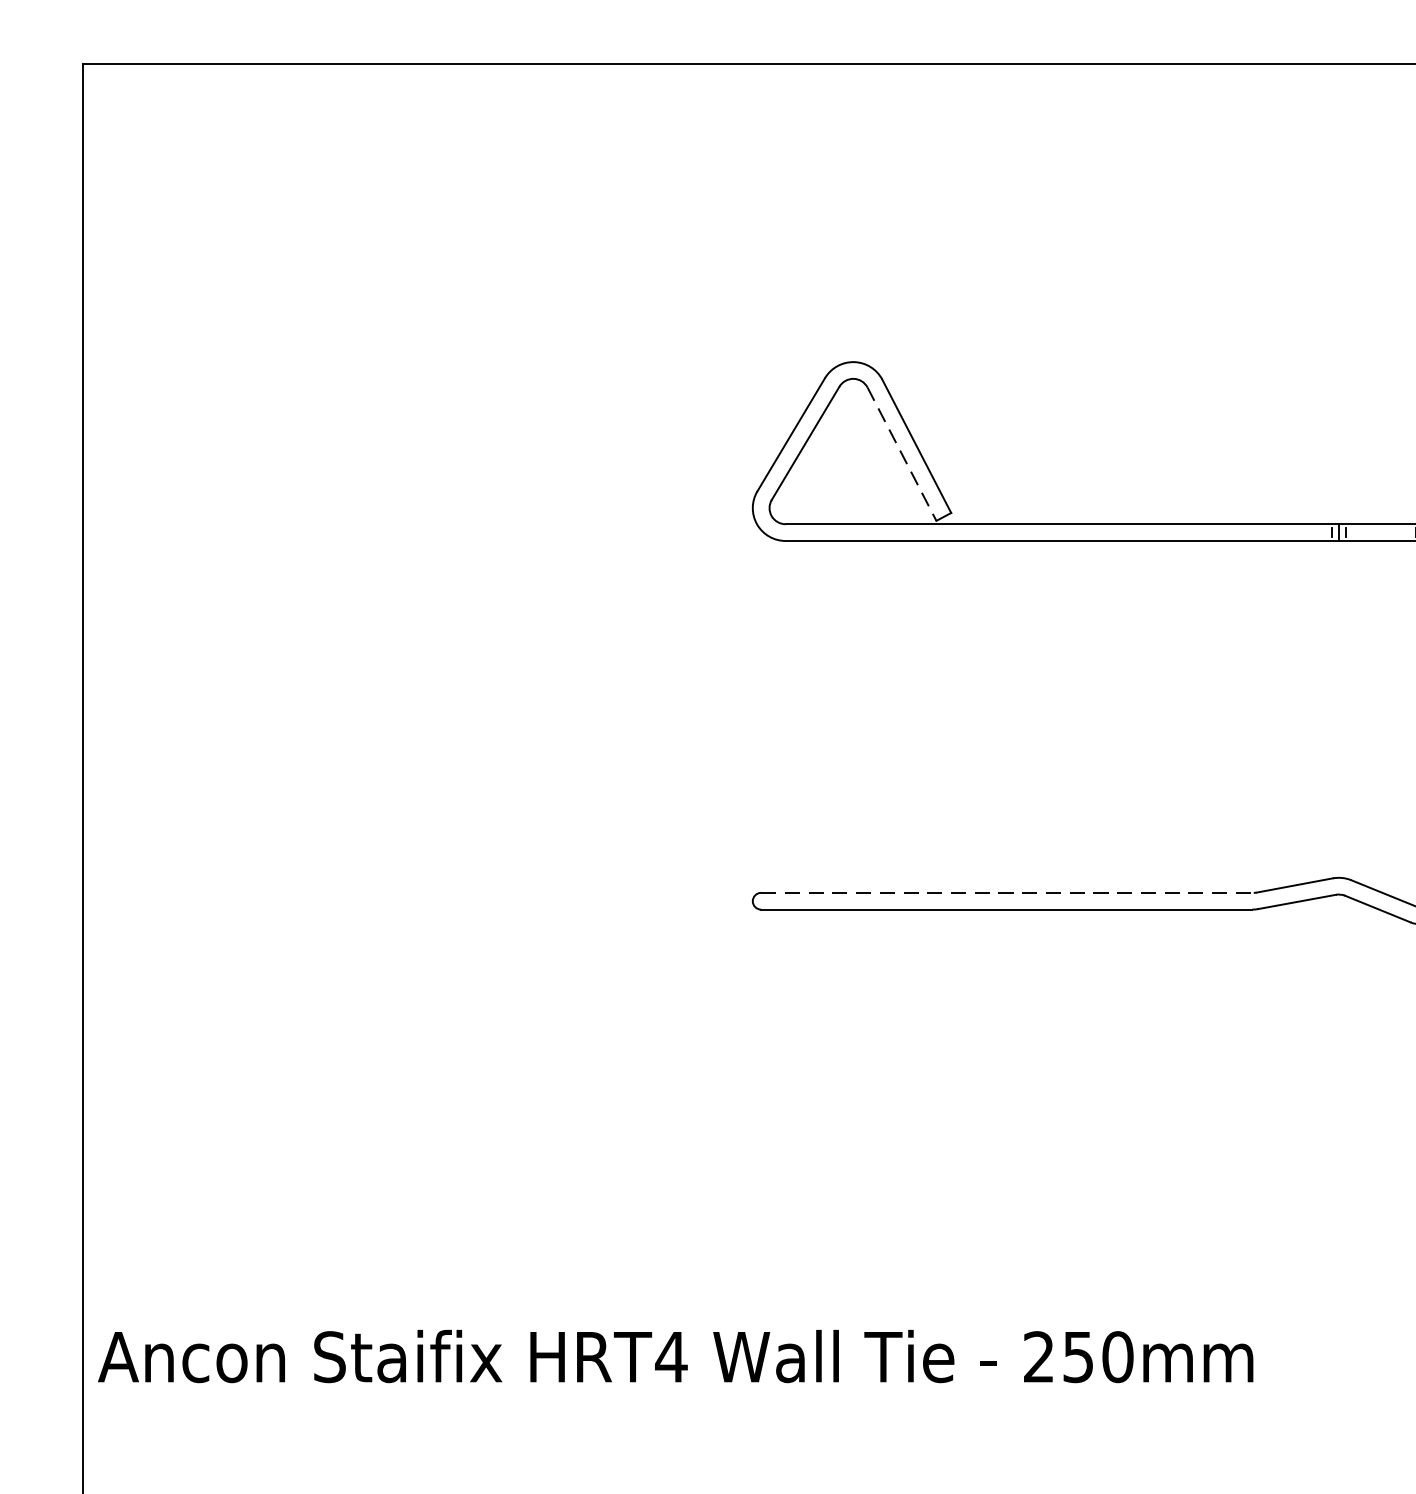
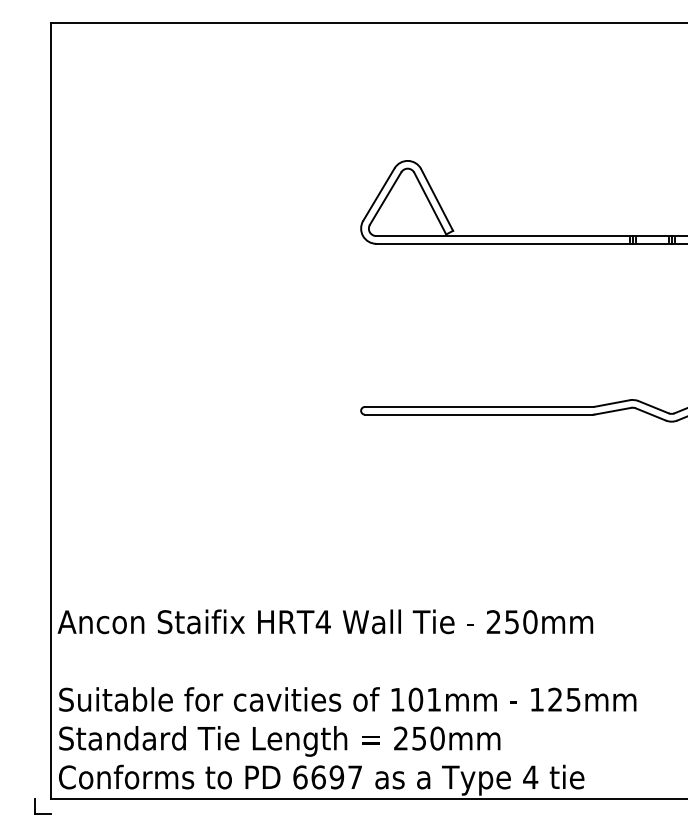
line: (902, 453) -> (430, 203), dashed -> solid
line: (1008, 891) -> (479, 406), dashed -> solid

